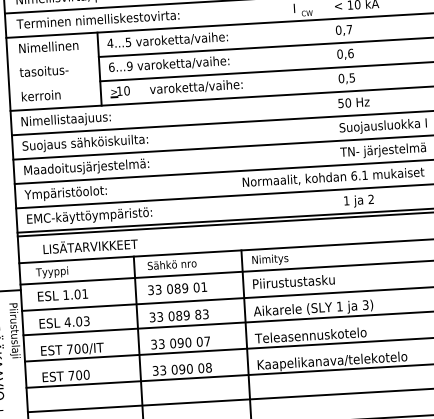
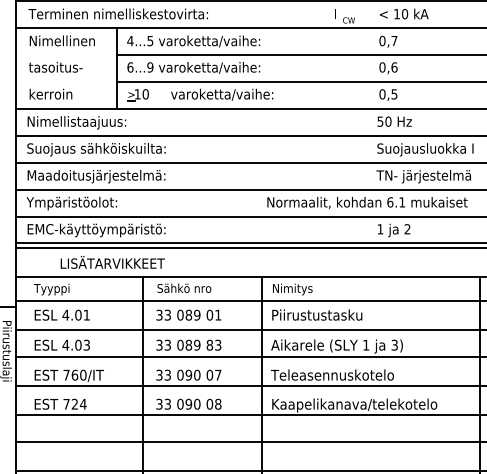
text: (90, 245) -> (112, 262), moved
text: (65, 294) -> (65, 314), 1.01 -> 4.01
text: (77, 348) -> (74, 374), 700/IT -> 760/IT
text: (82, 374) -> (78, 403), 700 -> 724

